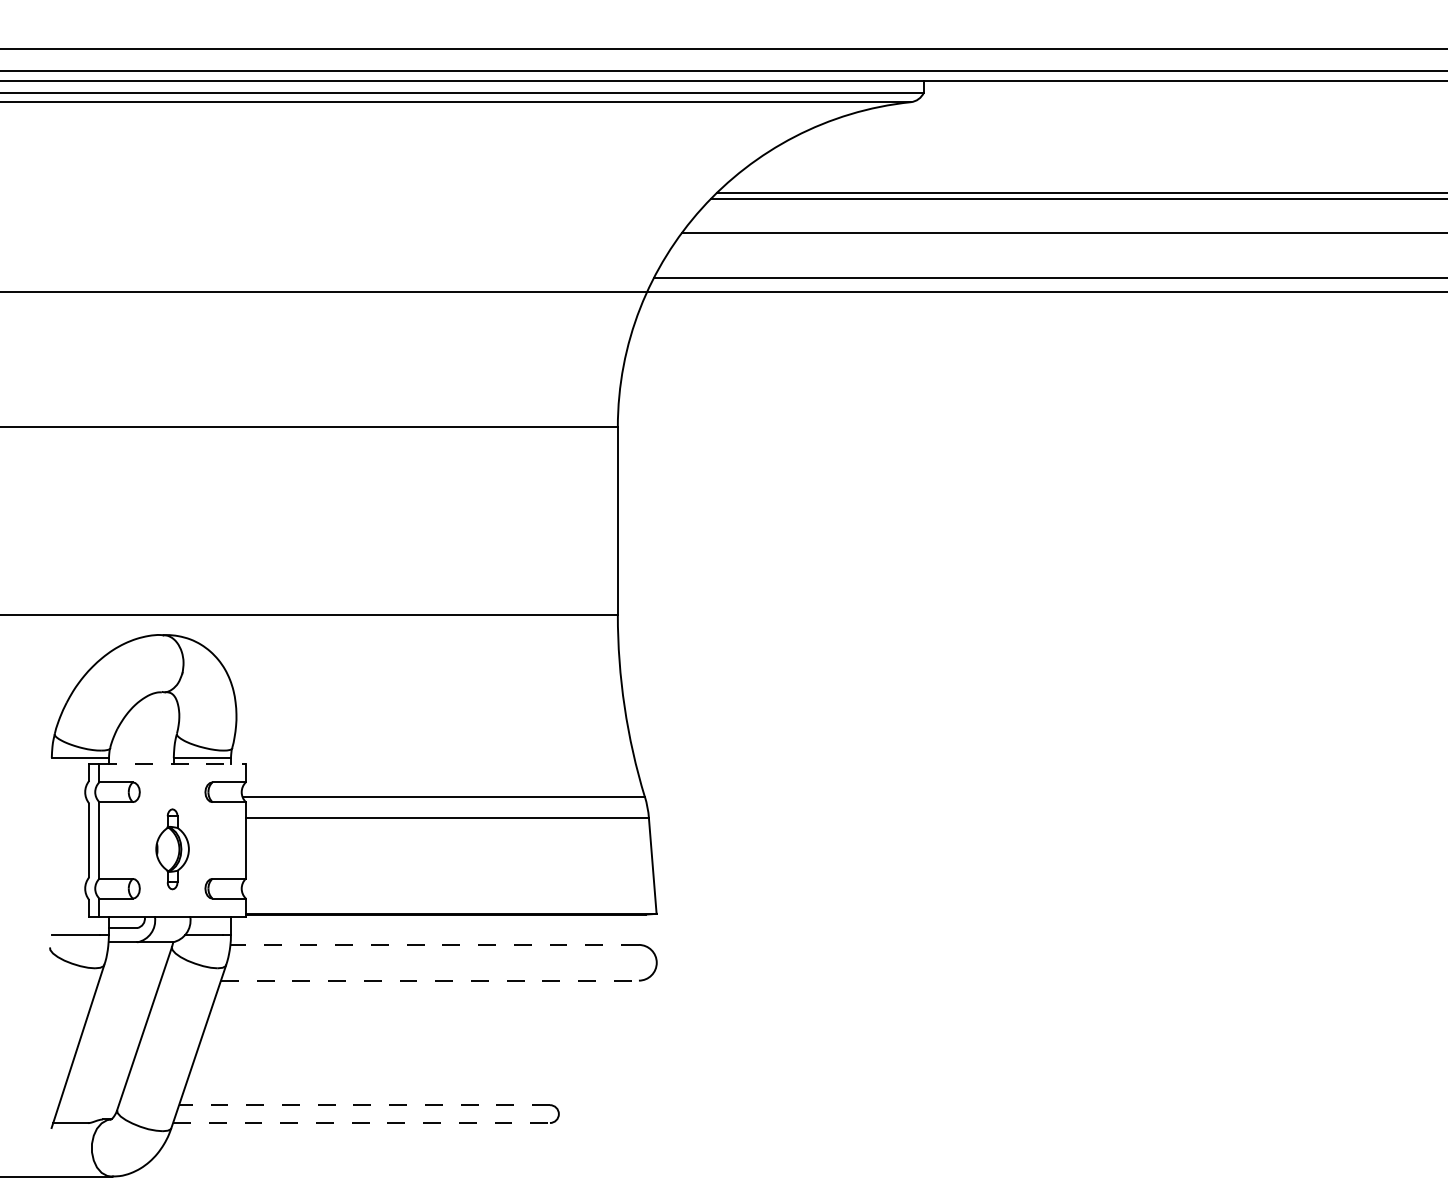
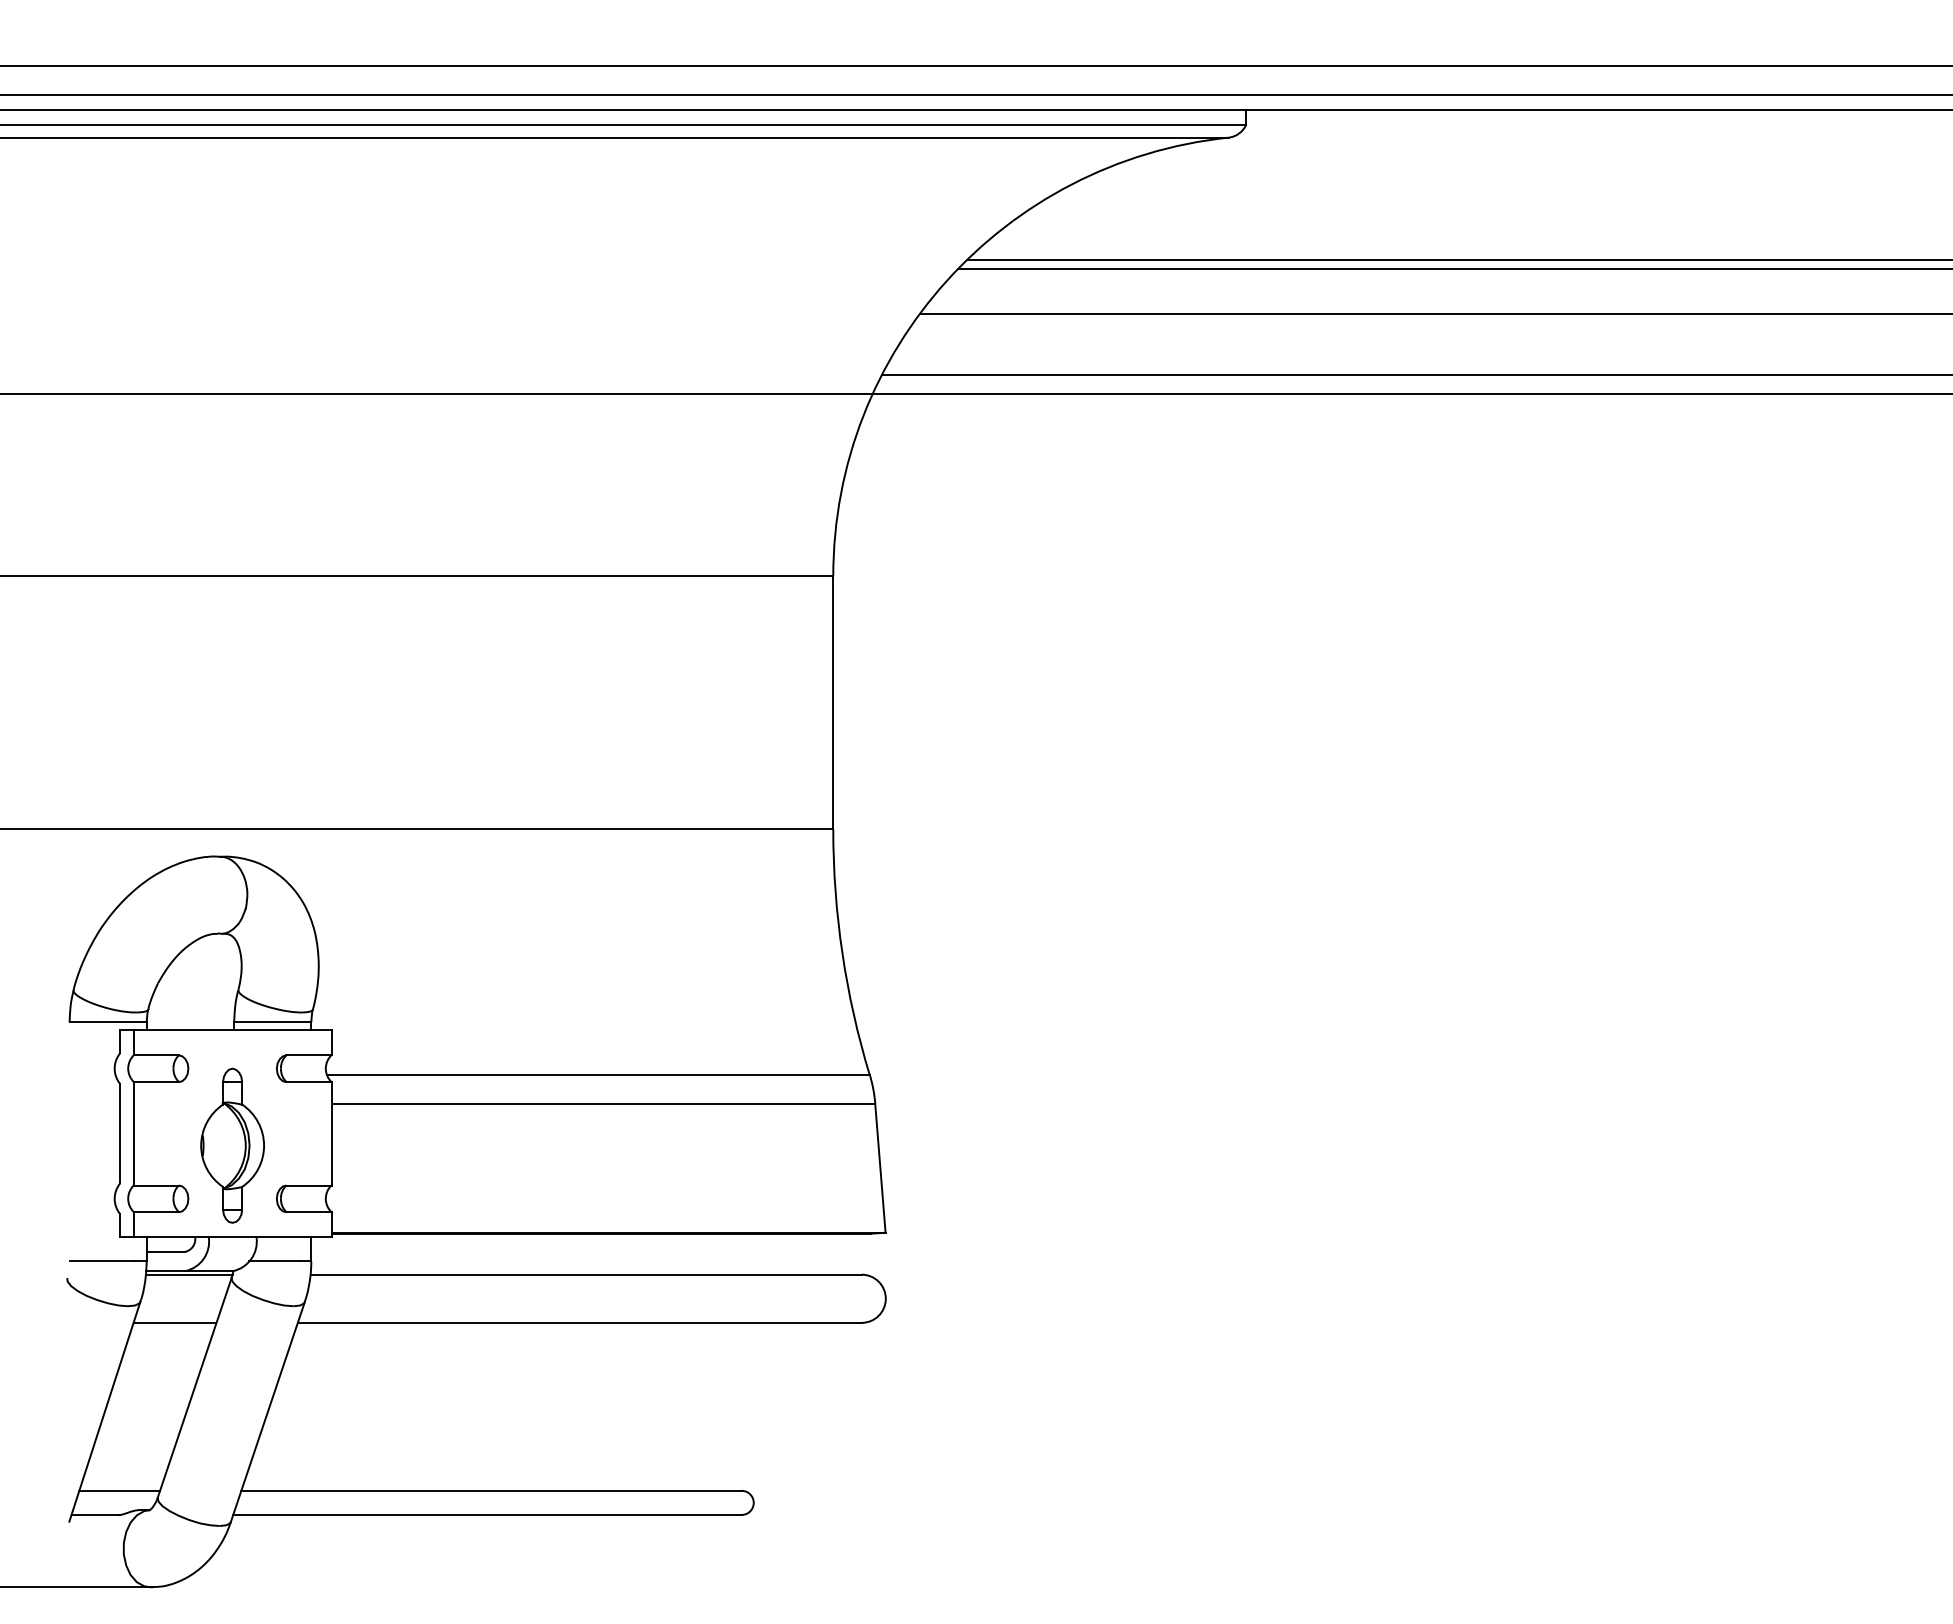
line: (172, 763) -> (232, 1030), dashed -> solid
part: (172, 849) -> (232, 1145), size x1.43
line: (140, 944) -> (189, 1274), added
line: (434, 944) -> (586, 1274), dashed -> solid
line: (129, 980) -> (174, 1322), added
line: (429, 980) -> (579, 1322), dashed -> solid
line: (88, 1104) -> (119, 1490), added
line: (364, 1104) -> (491, 1490), dashed -> solid
line: (361, 1122) -> (487, 1514), dashed -> solid

